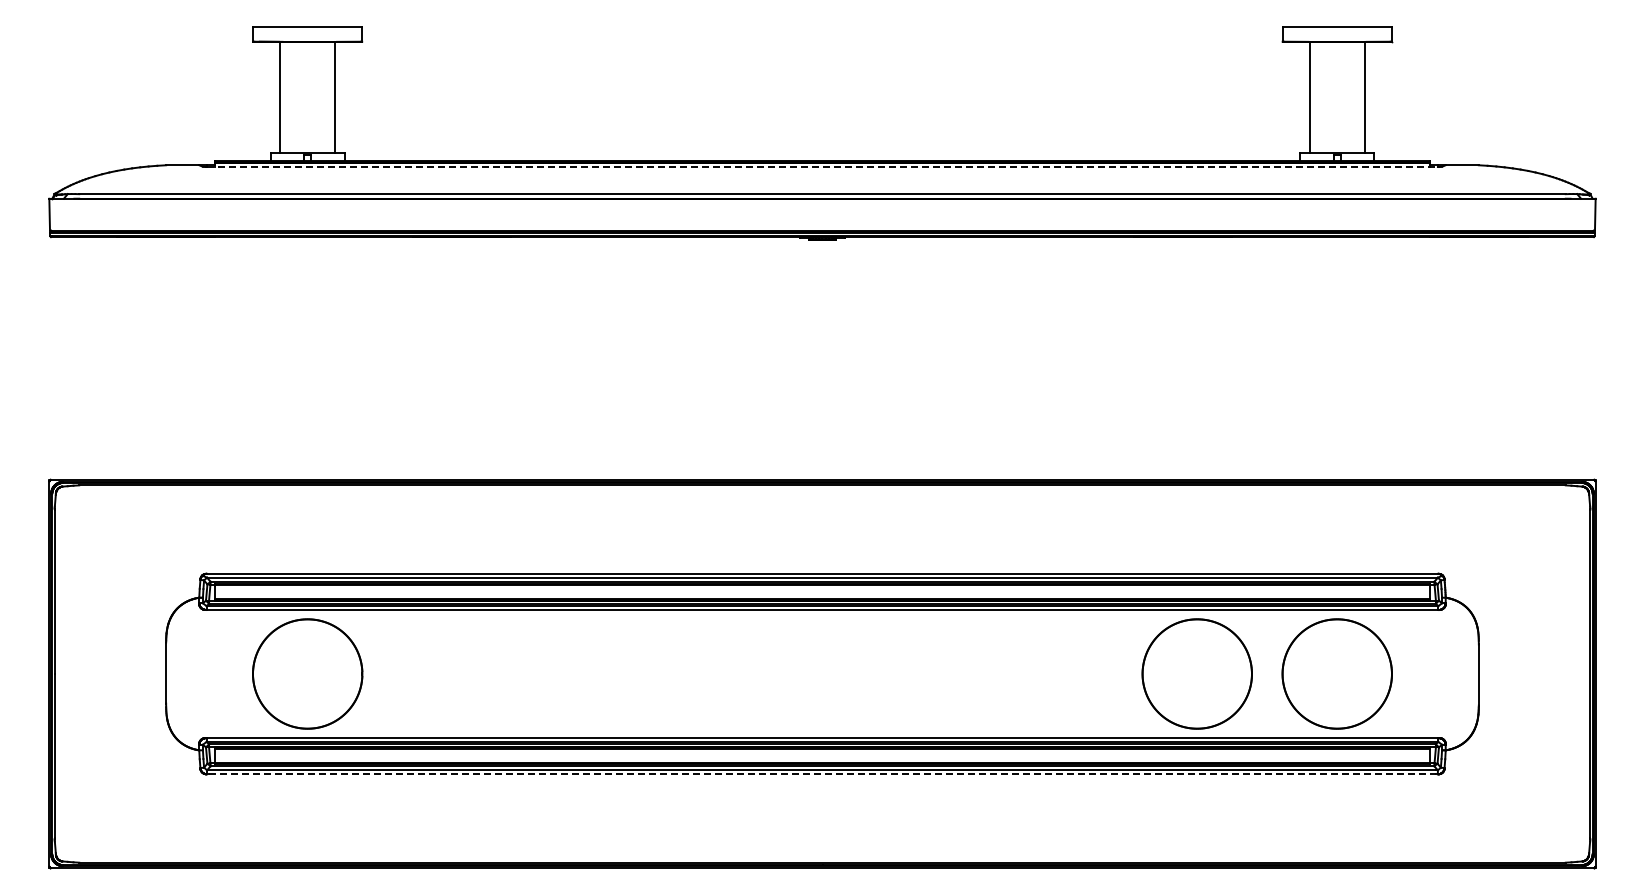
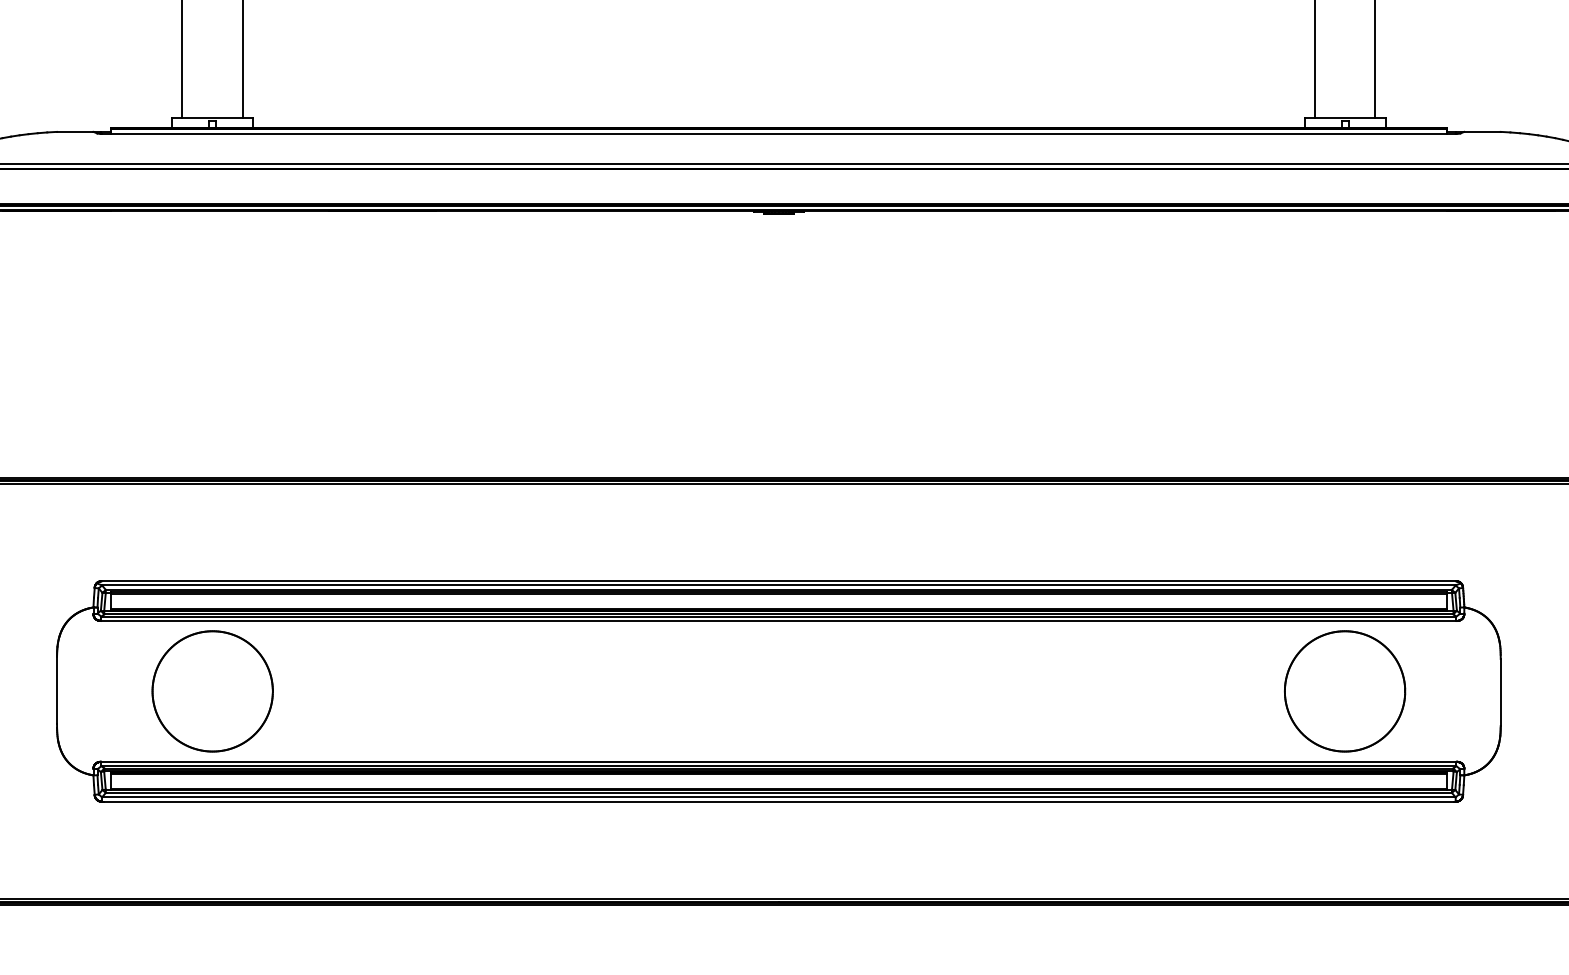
line: (822, 167) -> (778, 134), dashed -> solid
part: (1196, 673) -> (1190, 690), removed
line: (822, 774) -> (778, 801), dashed -> solid

